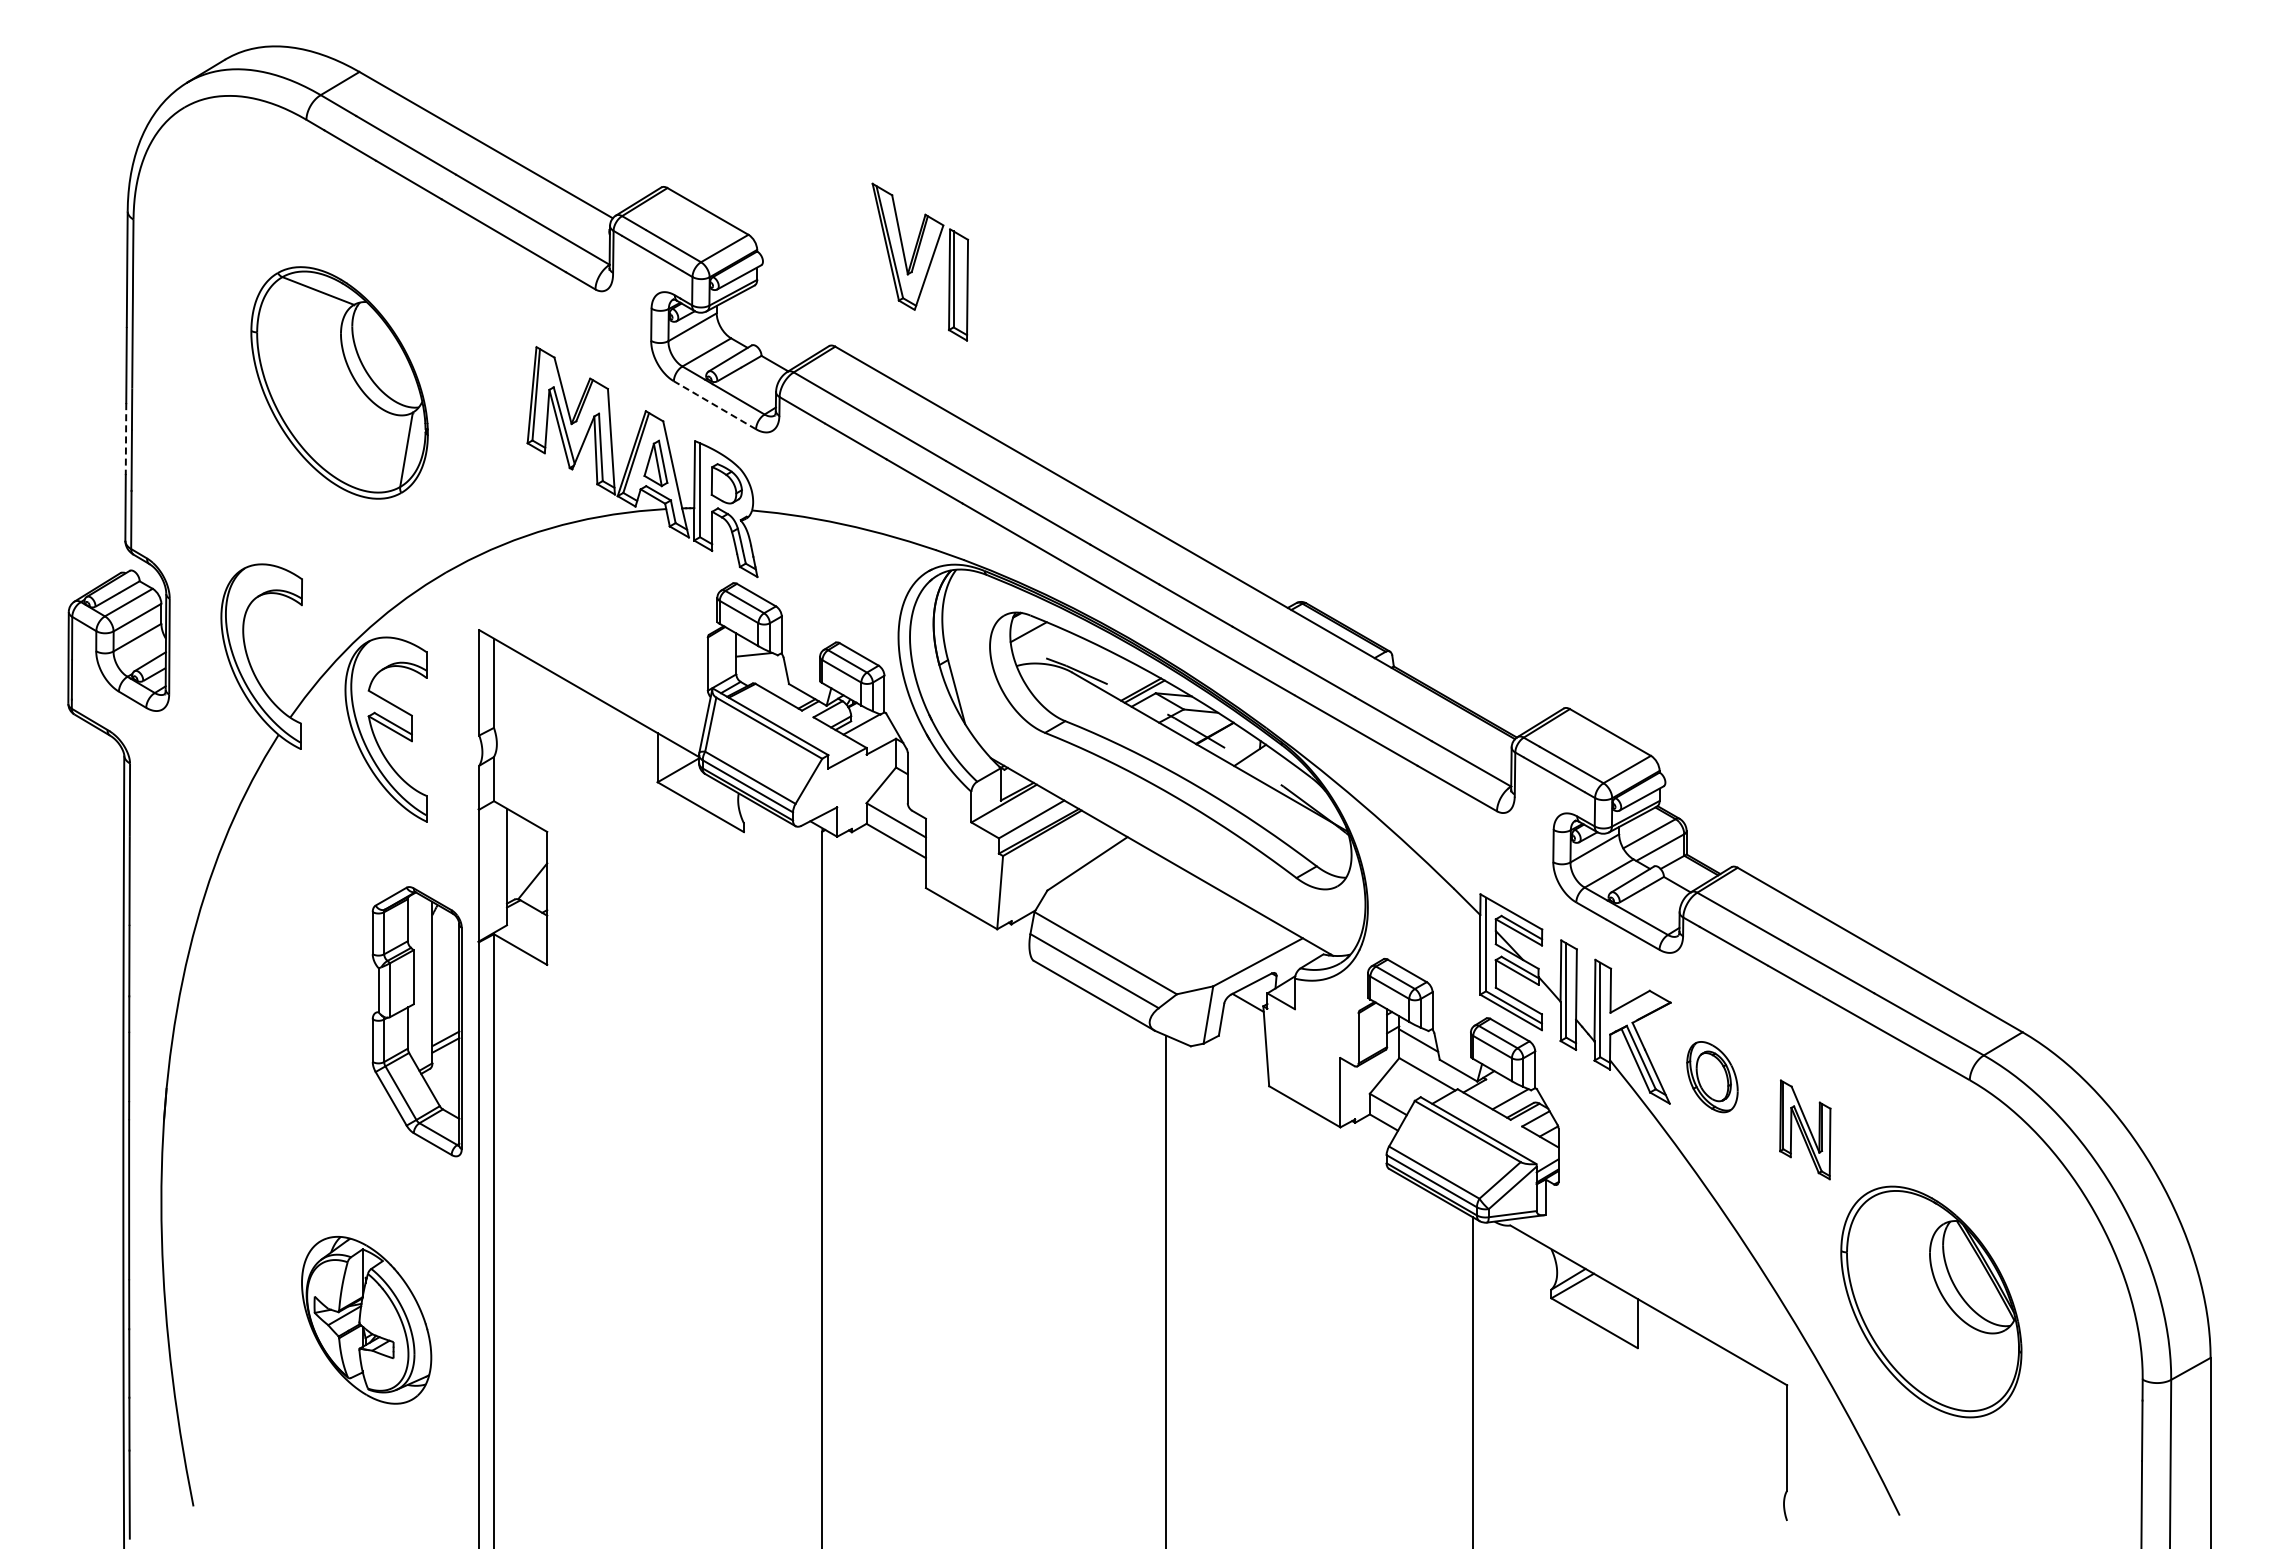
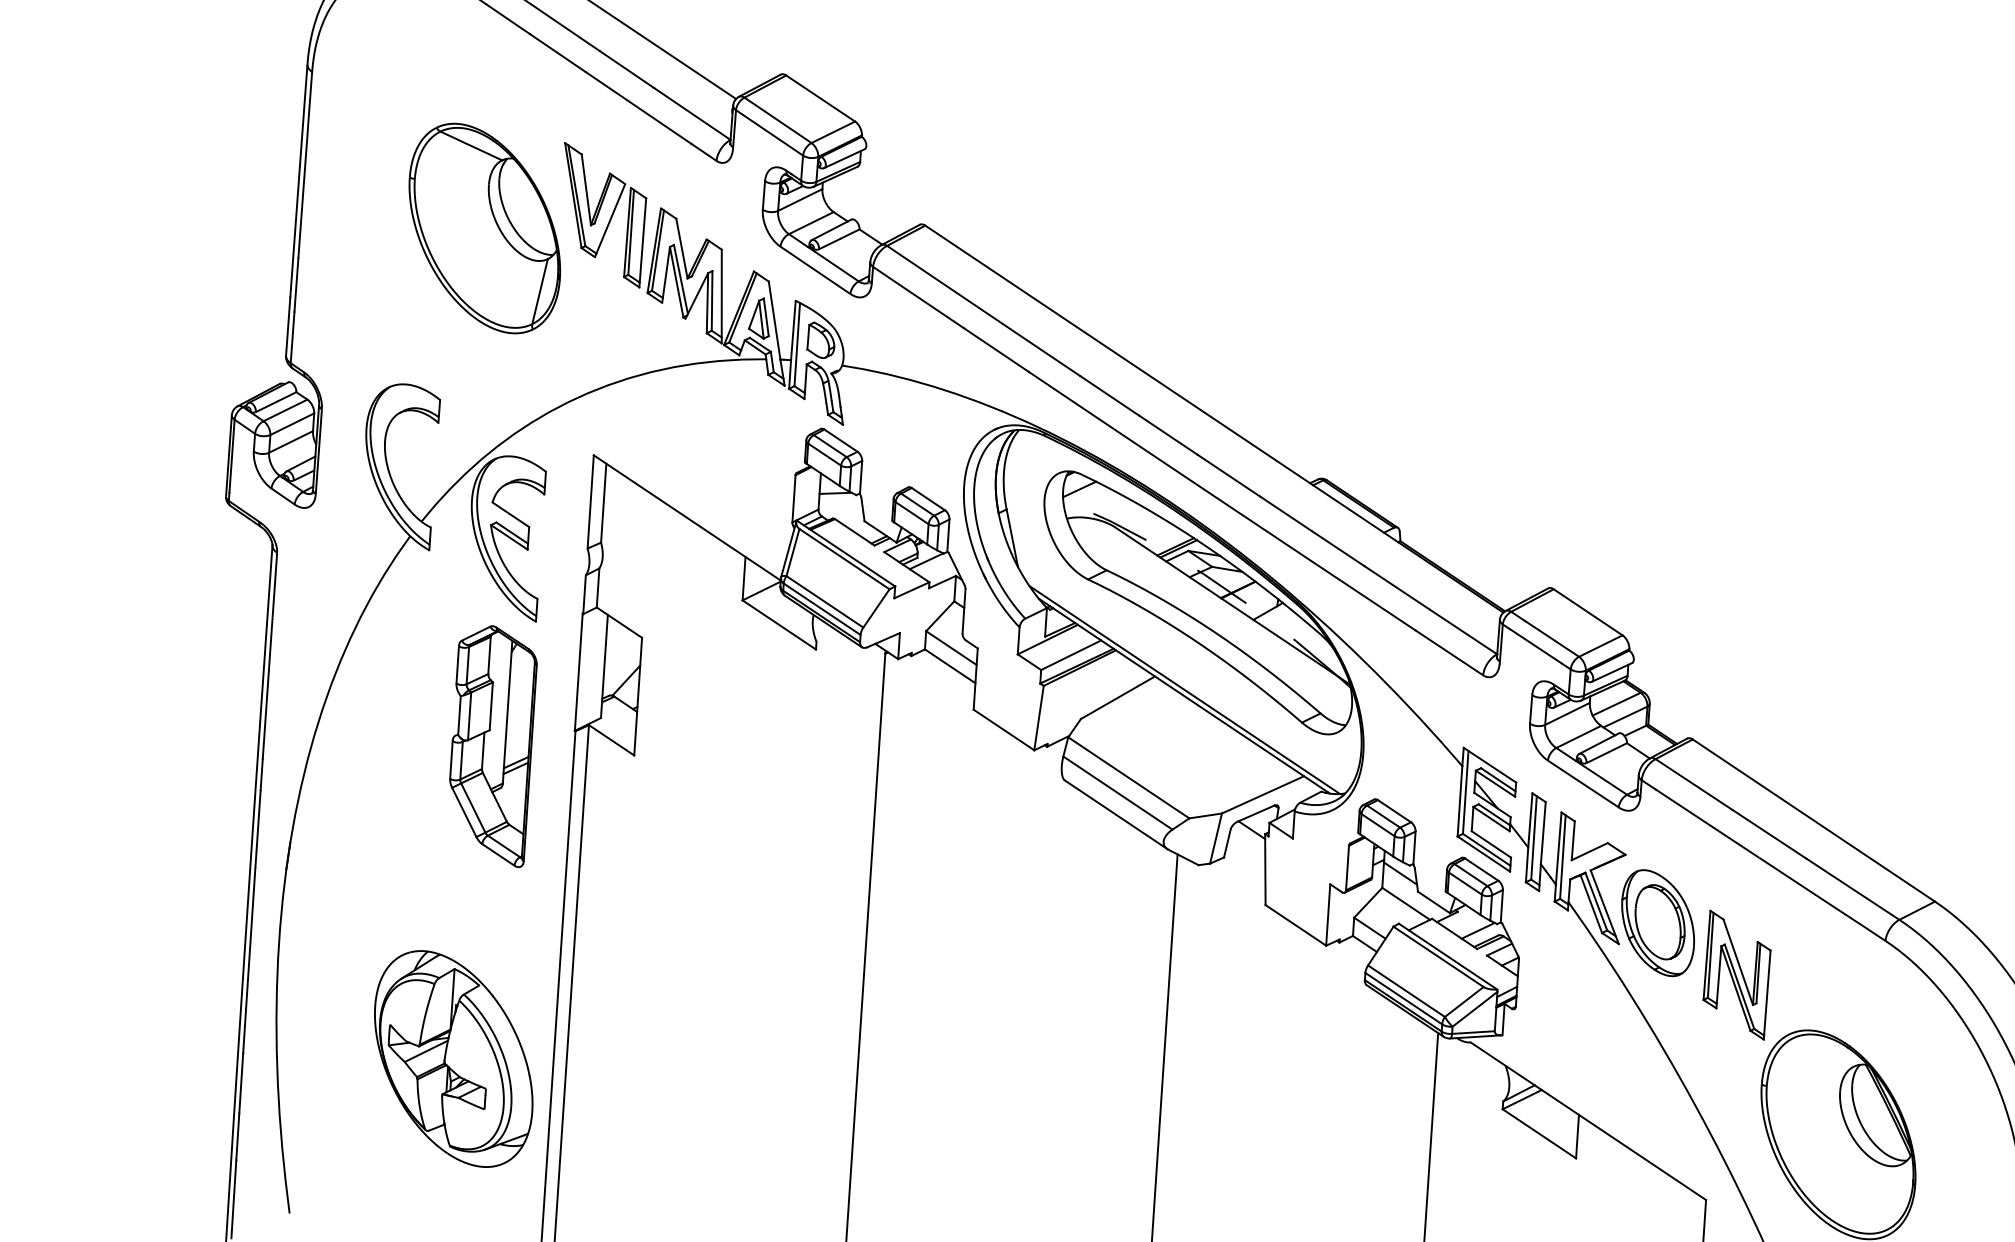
part: (920, 261) -> (602, 214), moved
line: (713, 404) -> (814, 269), dashed -> solid
line: (126, 439) -> (293, 266), dashed -> solid
line: (1161, 849) -> (1184, 689), added
part: (416, 1021) -> (491, 745), moved
part: (1712, 1076) -> (1658, 922), size x1.67
part: (1805, 1129) -> (1737, 974), size x1.43
part: (366, 1320) -> (453, 1059), size x1.43

